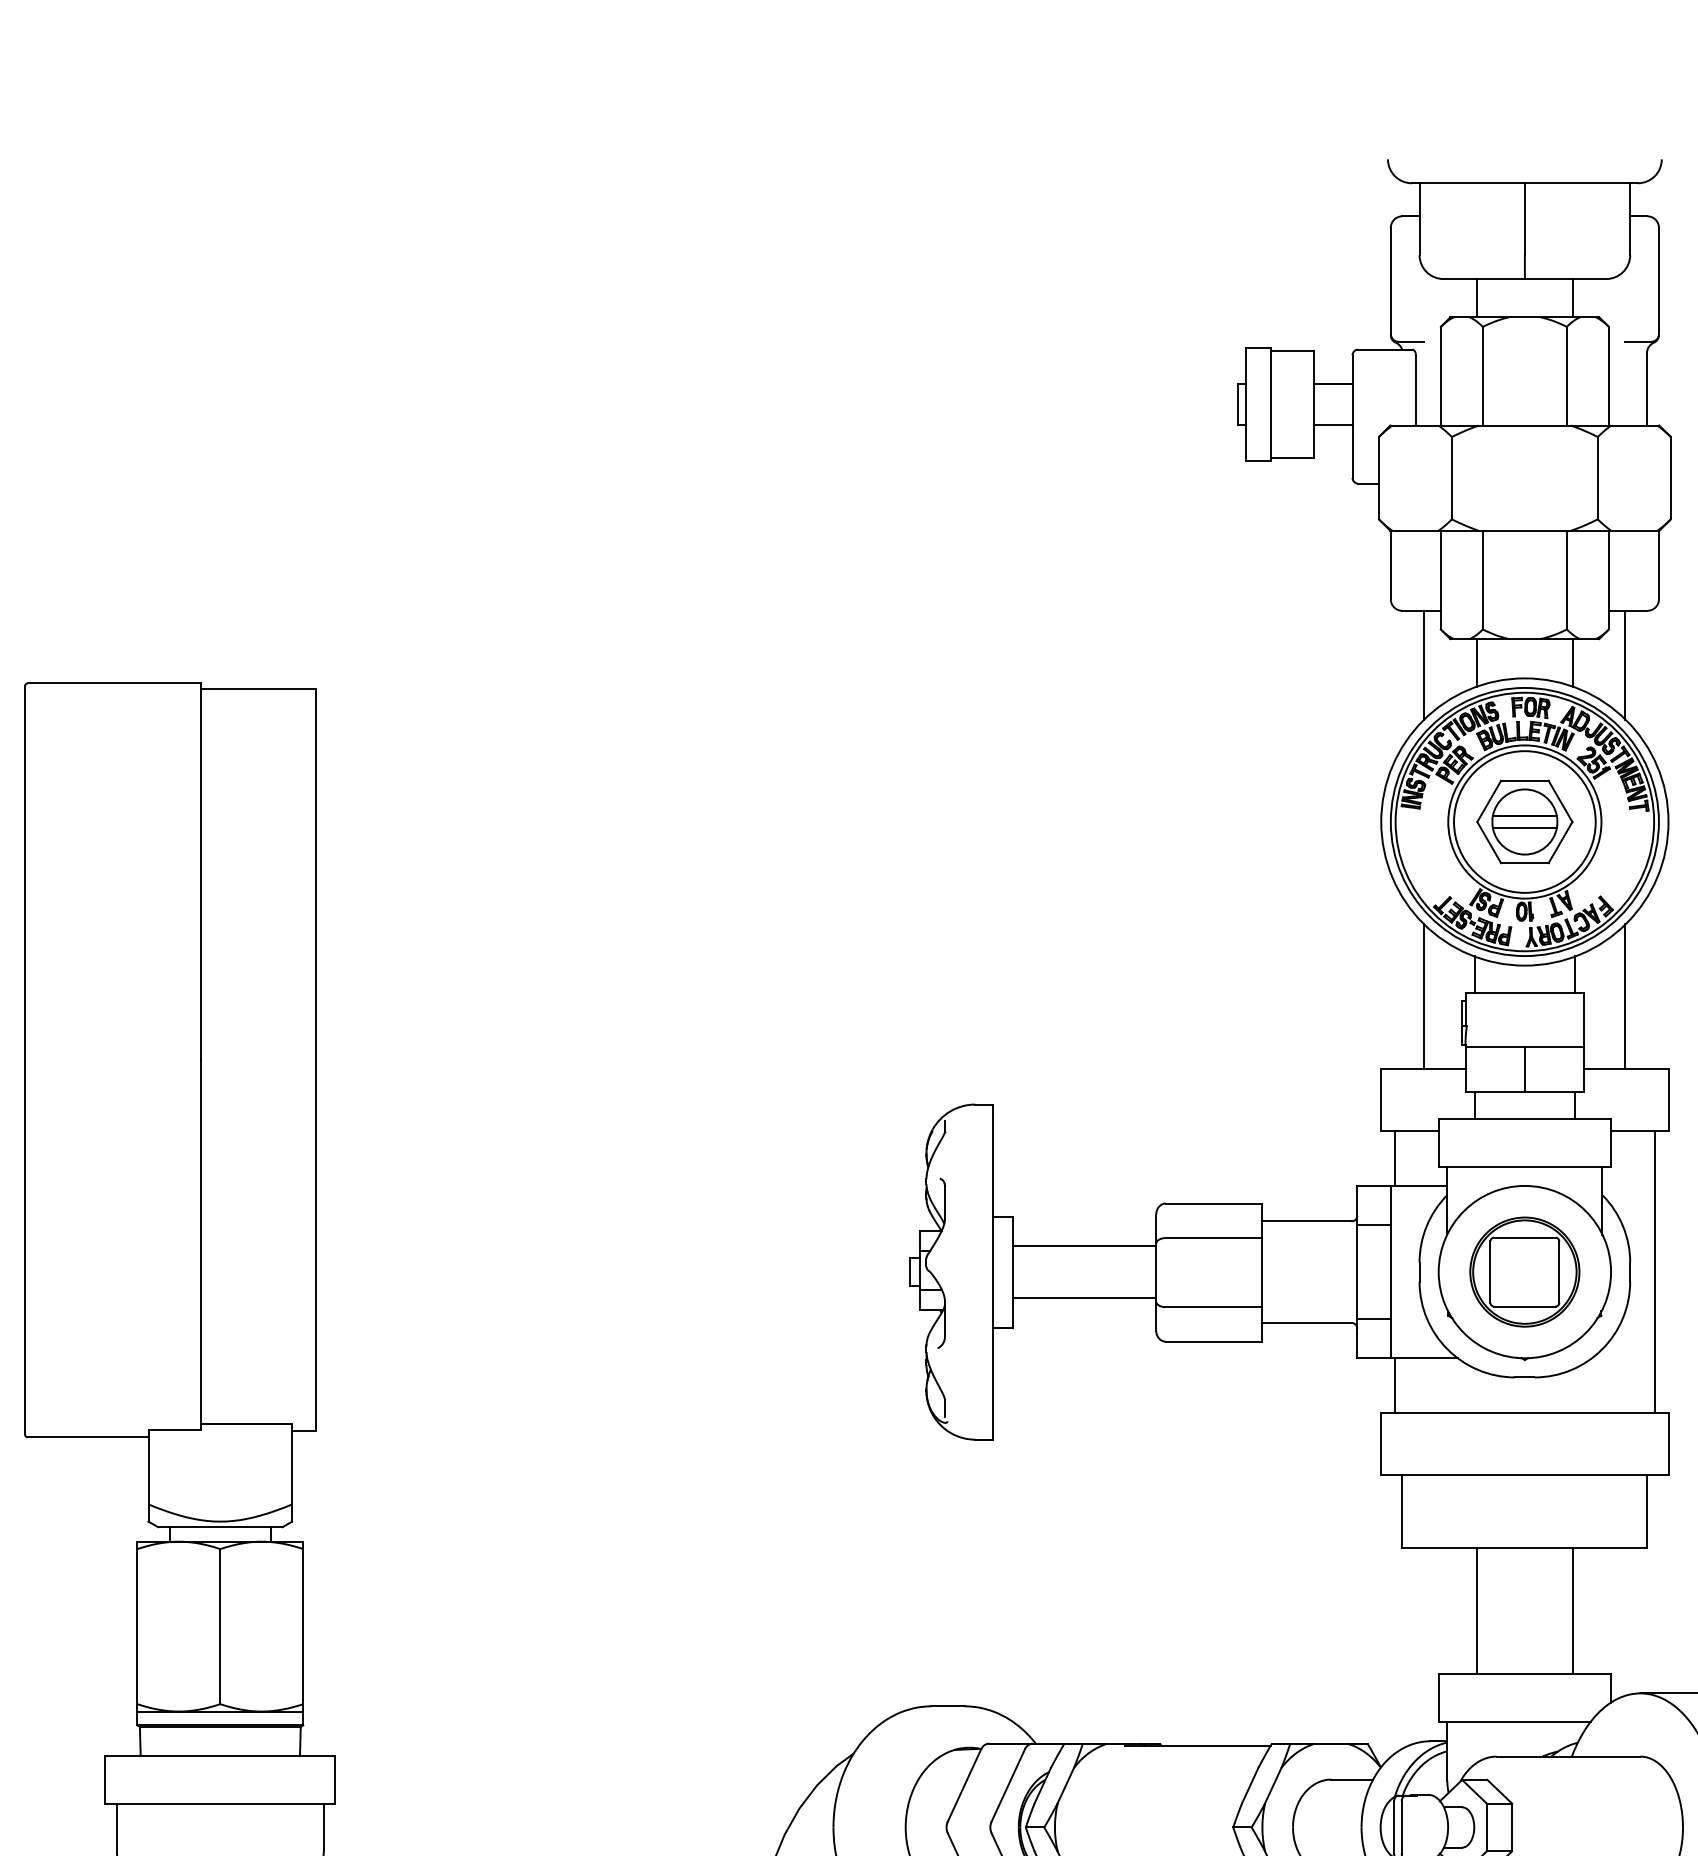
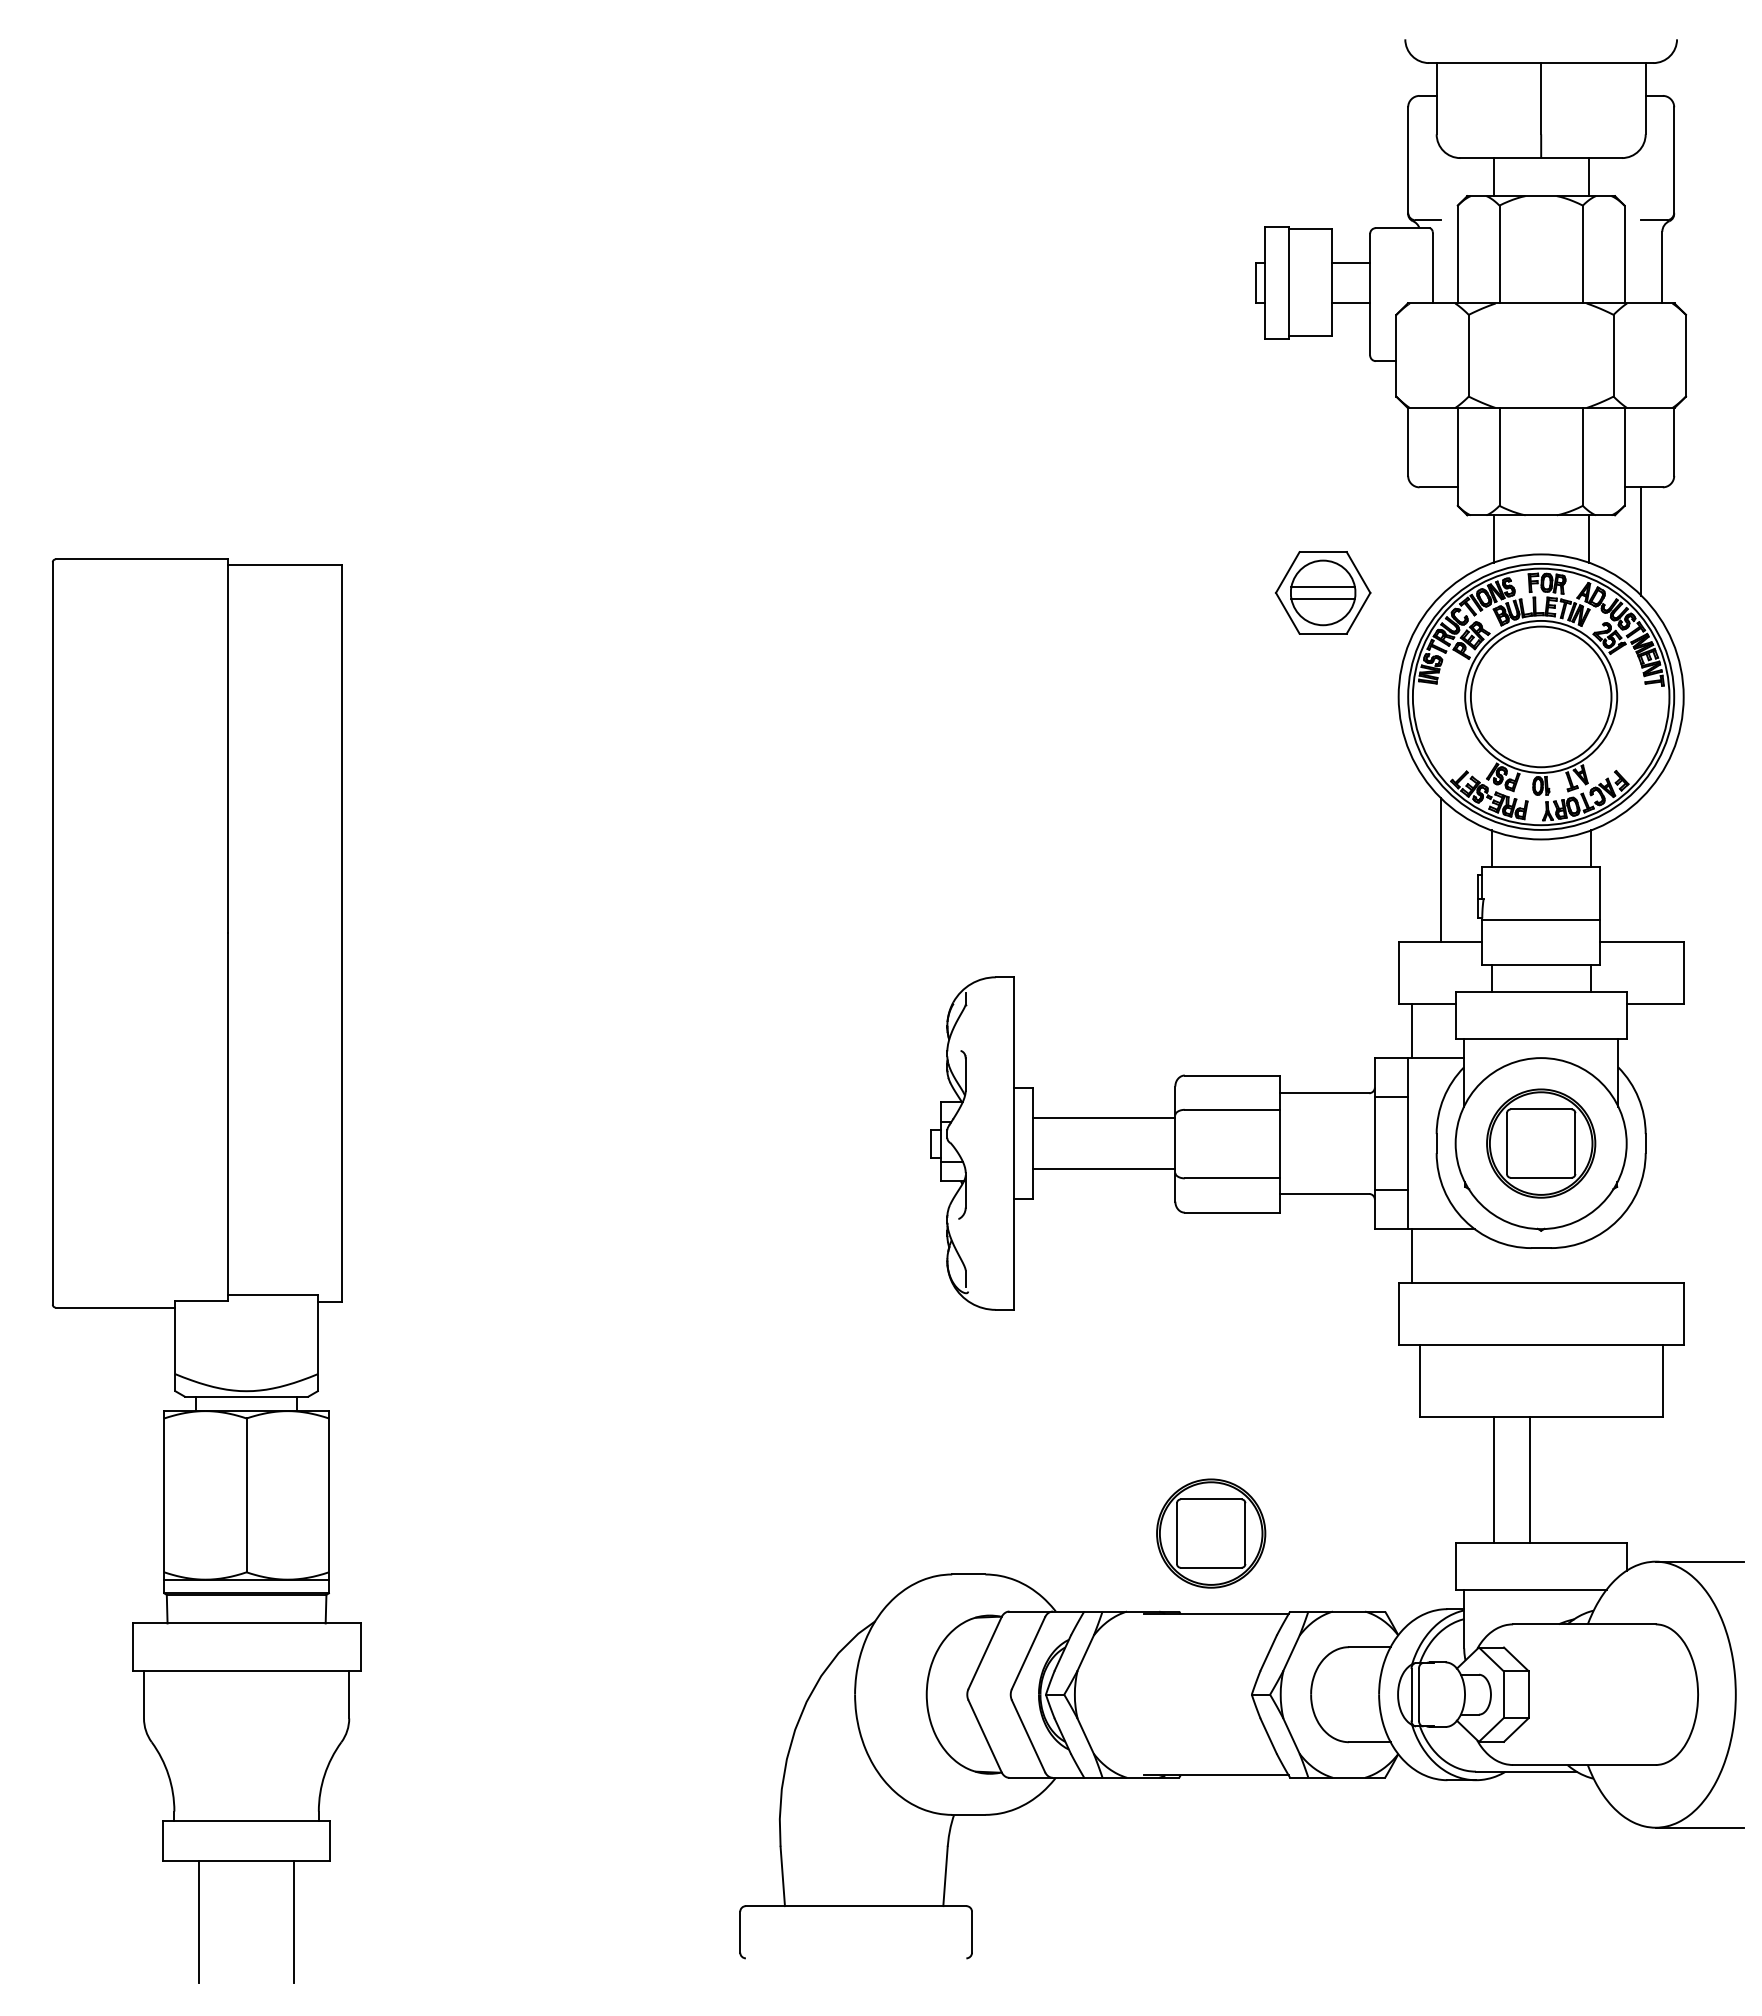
line: (1424, 665) -> (1441, 541), removed
part: (1525, 821) -> (1323, 592), moved
line: (1624, 996) -> (1640, 870), removed
line: (1525, 1069) -> (1541, 942), removed
line: (1655, 1272) -> (1670, 1143), removed
line: (1572, 1610) -> (1529, 1479), moved
part: (1192, 1665) -> (1211, 1533), added

